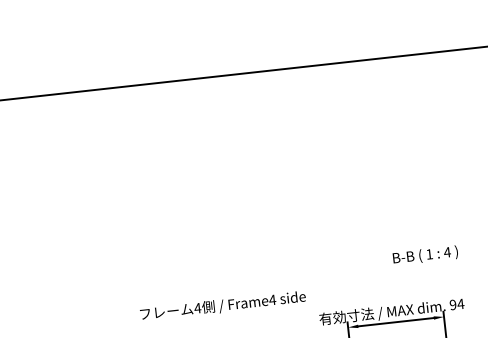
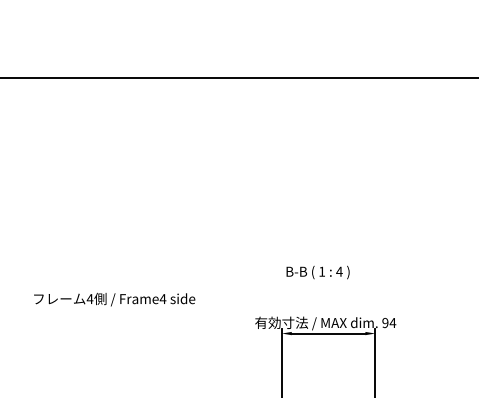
text: (424, 255) -> (317, 272), moved
text: (222, 305) -> (114, 299), moved

